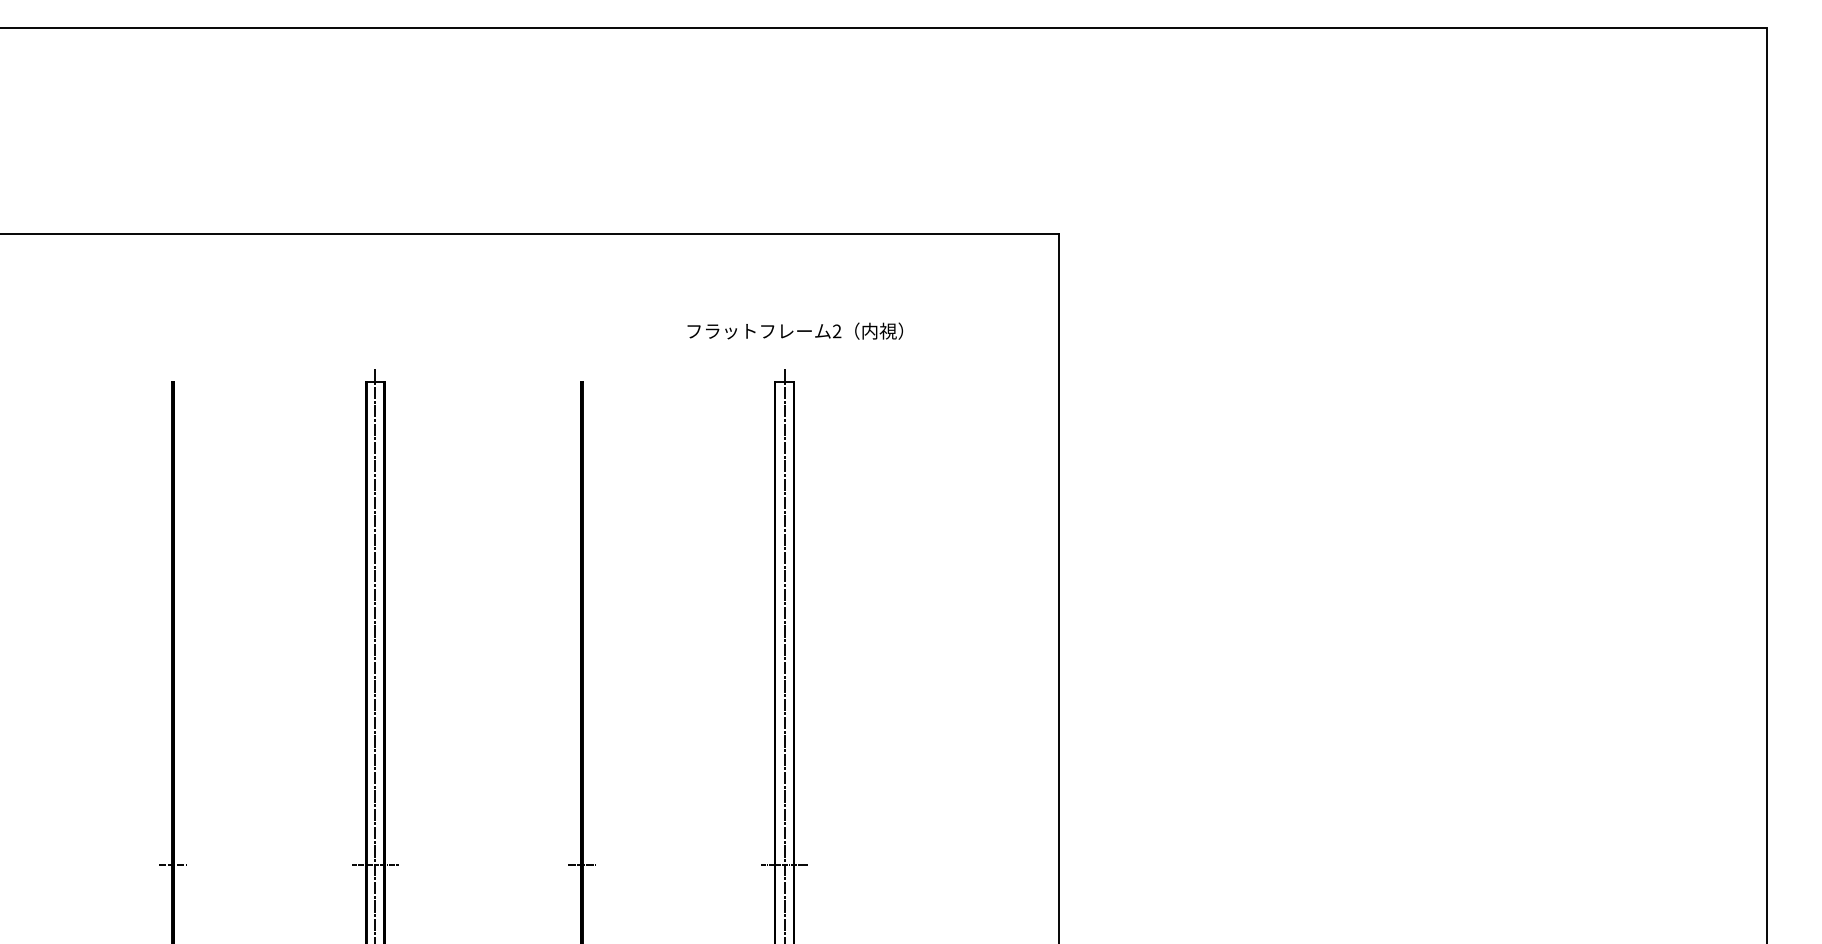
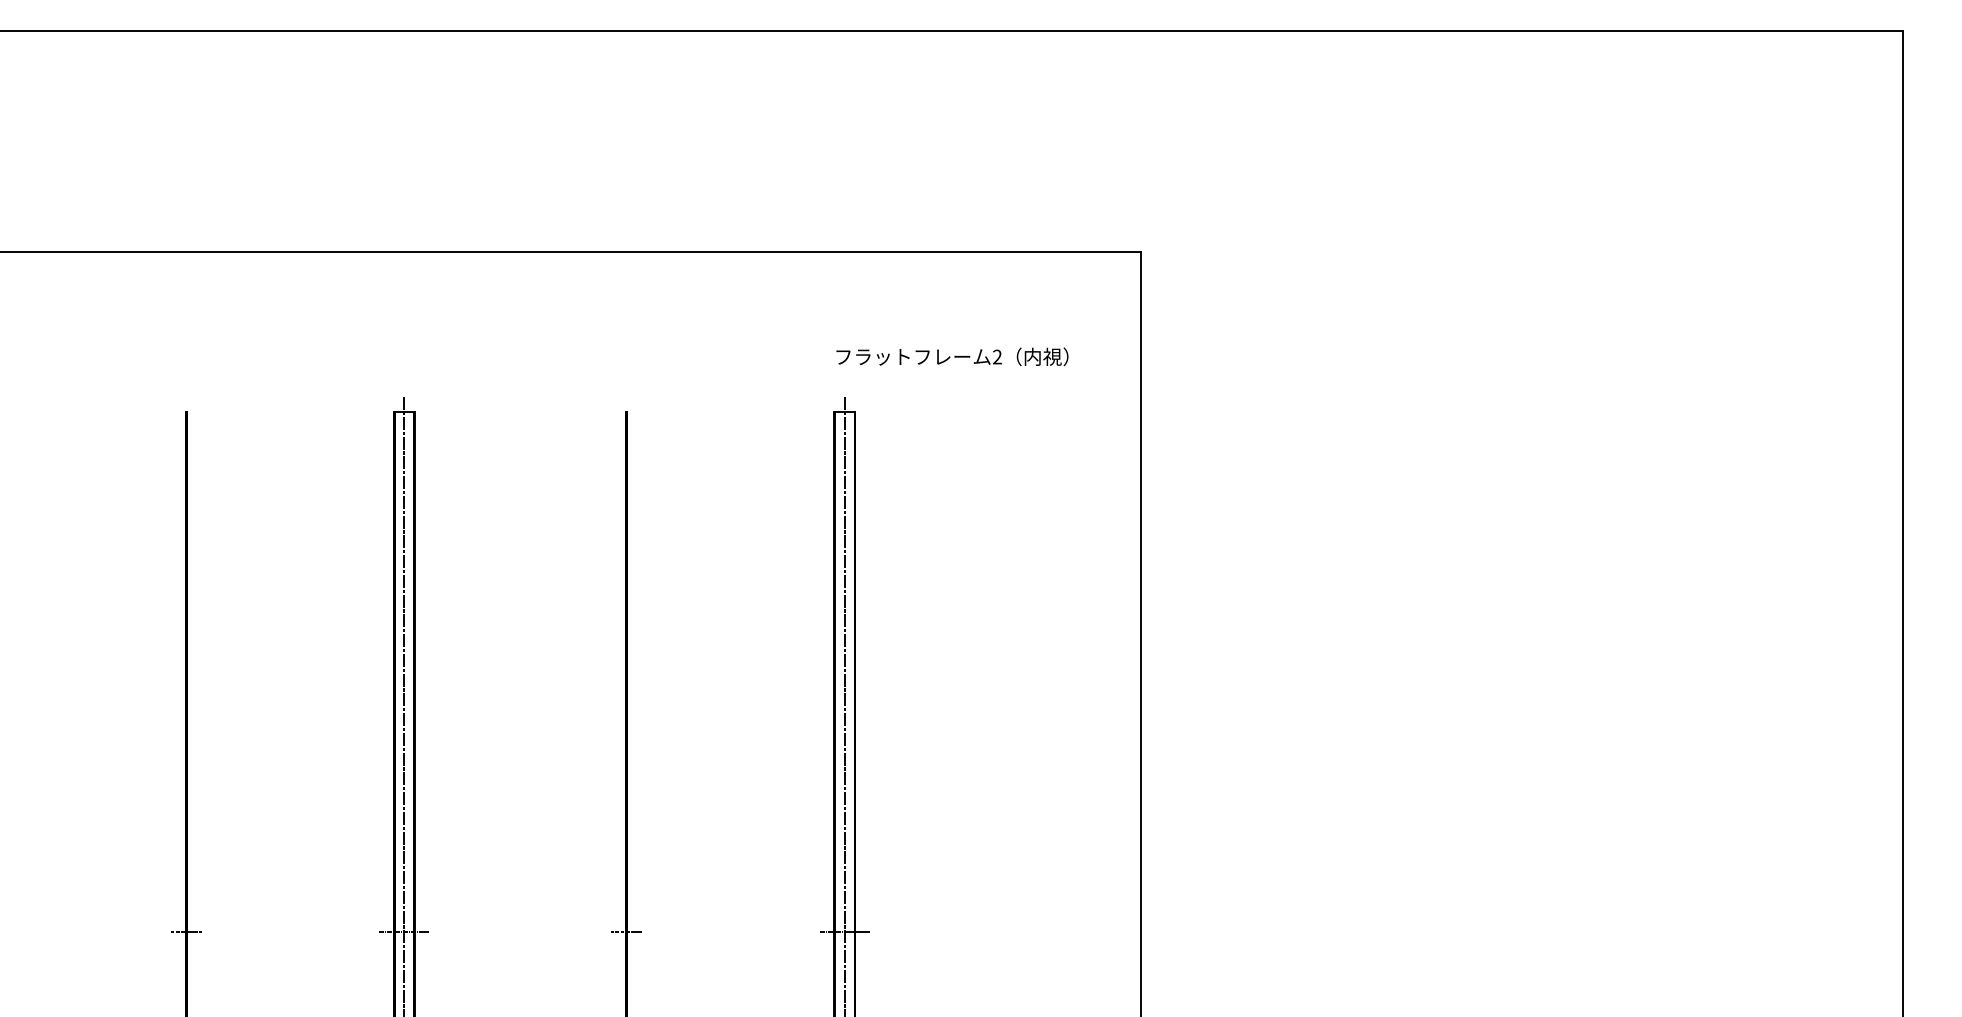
text: (795, 330) -> (952, 356), moved

